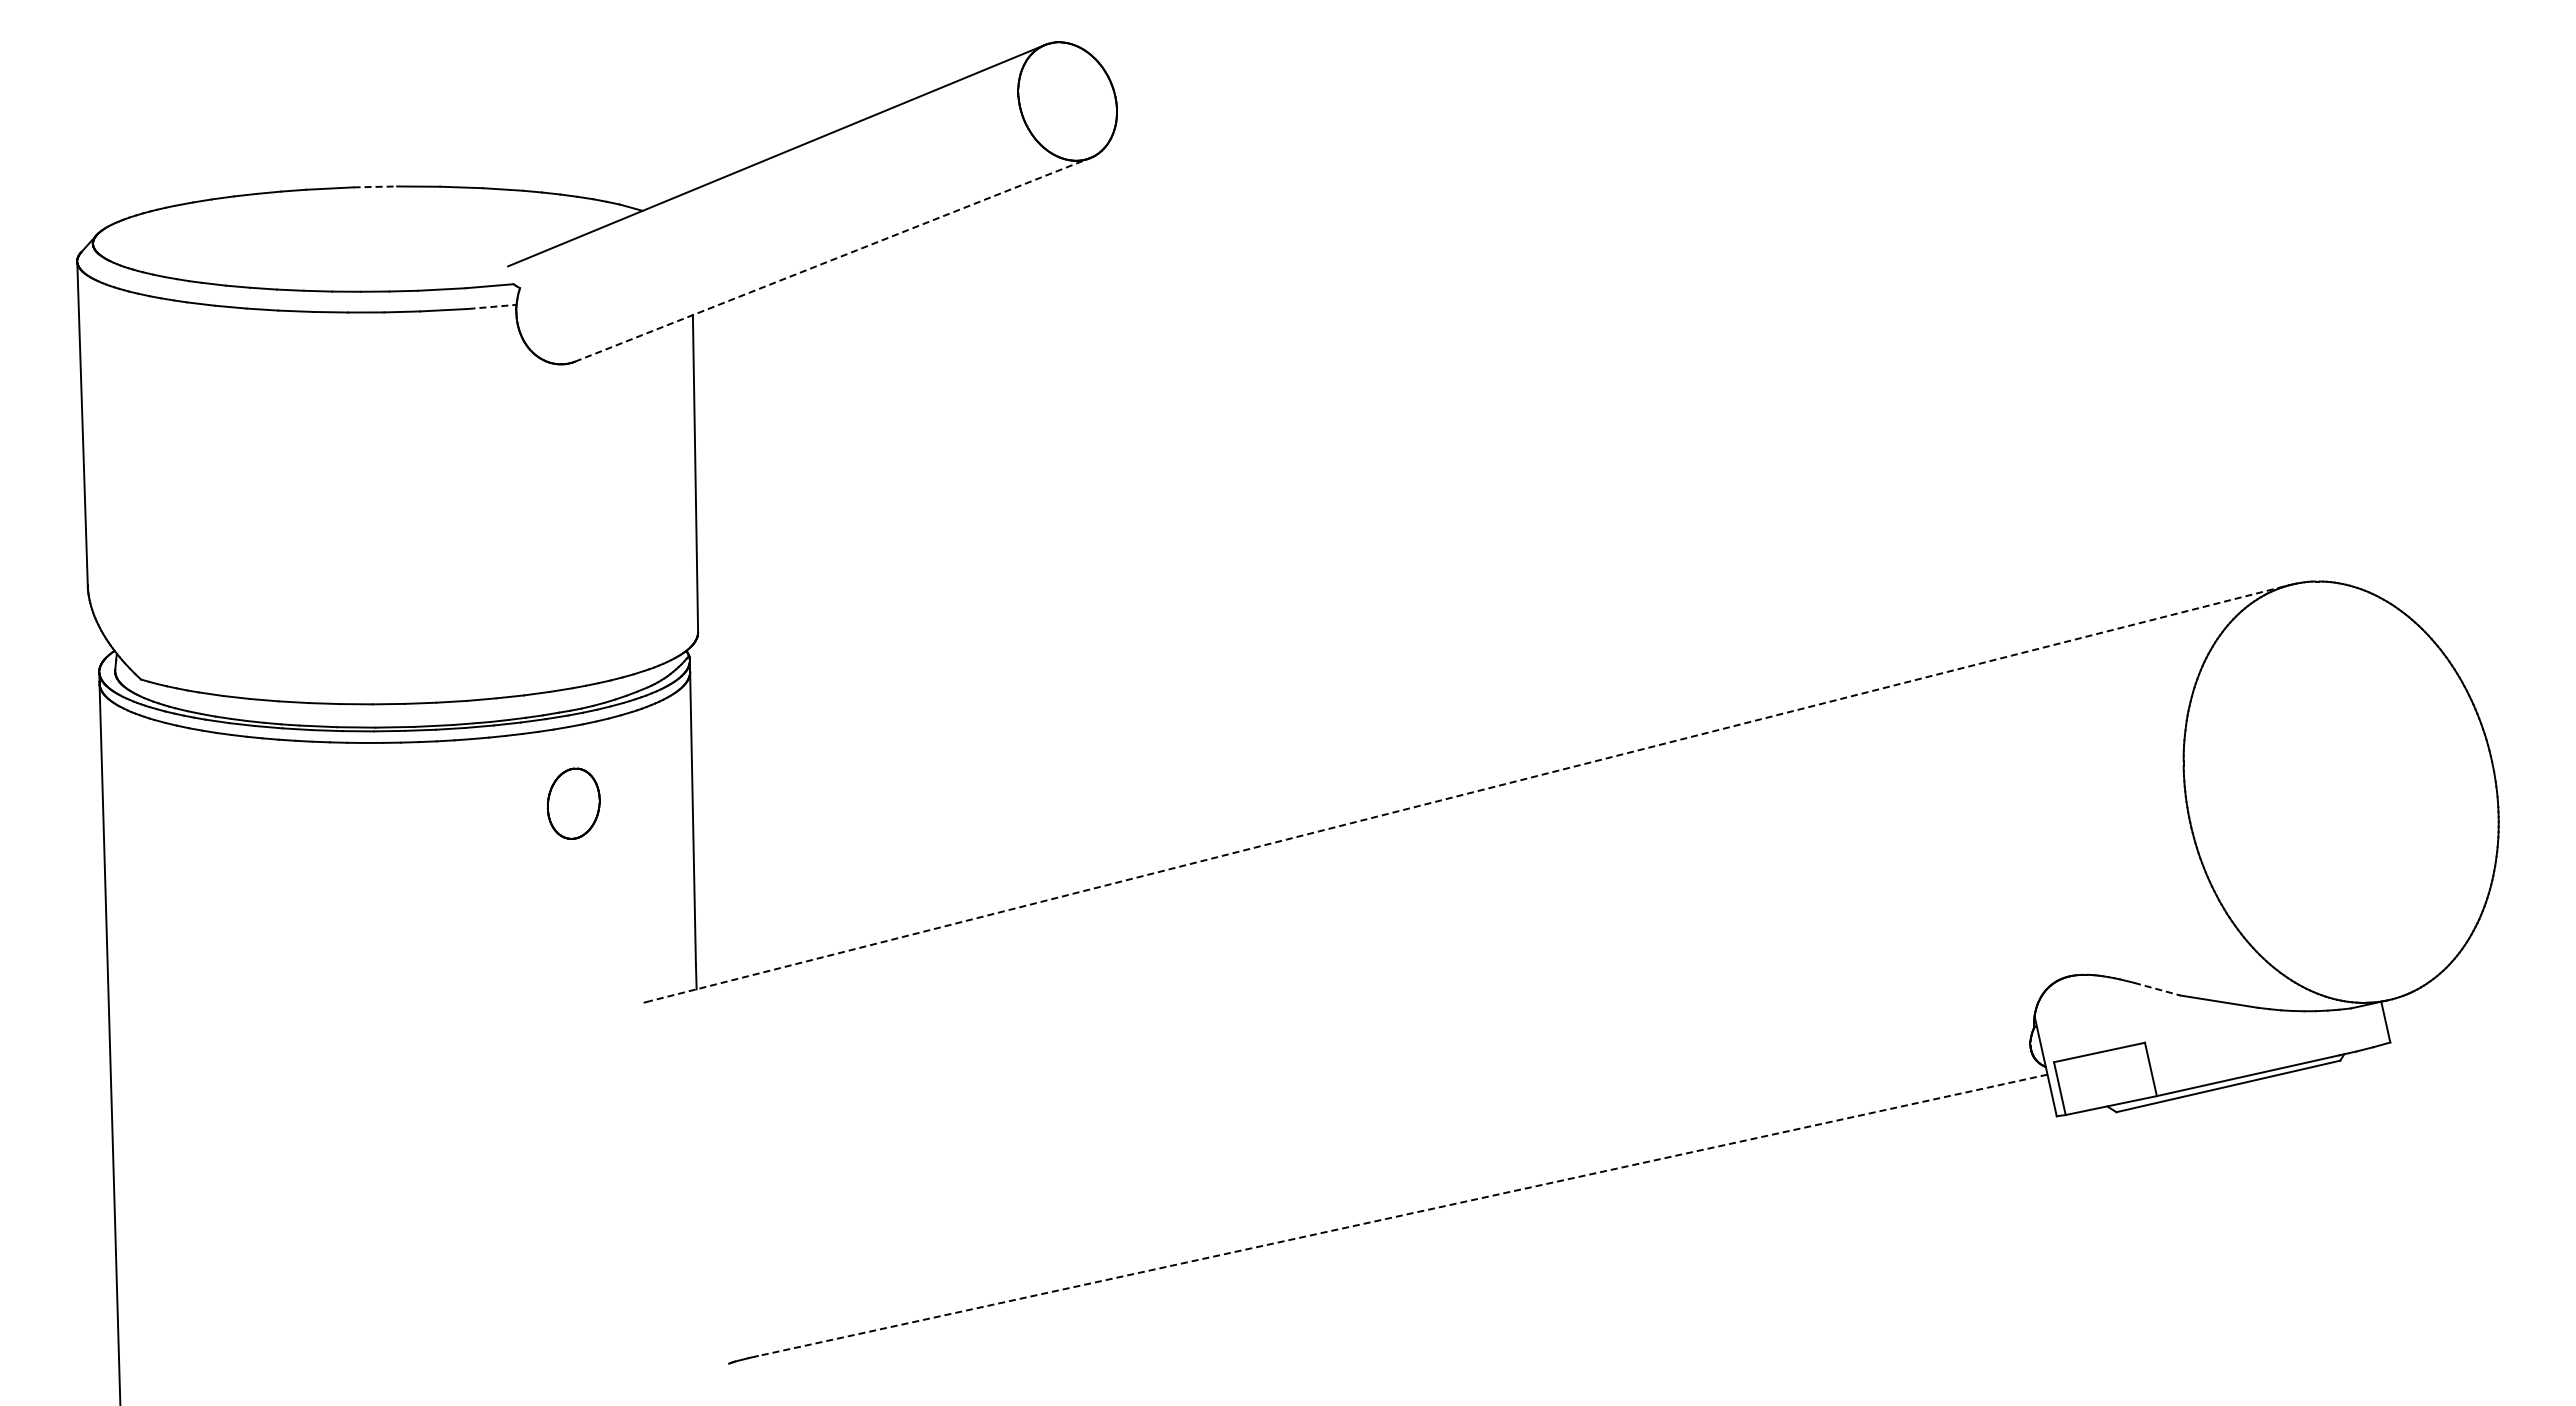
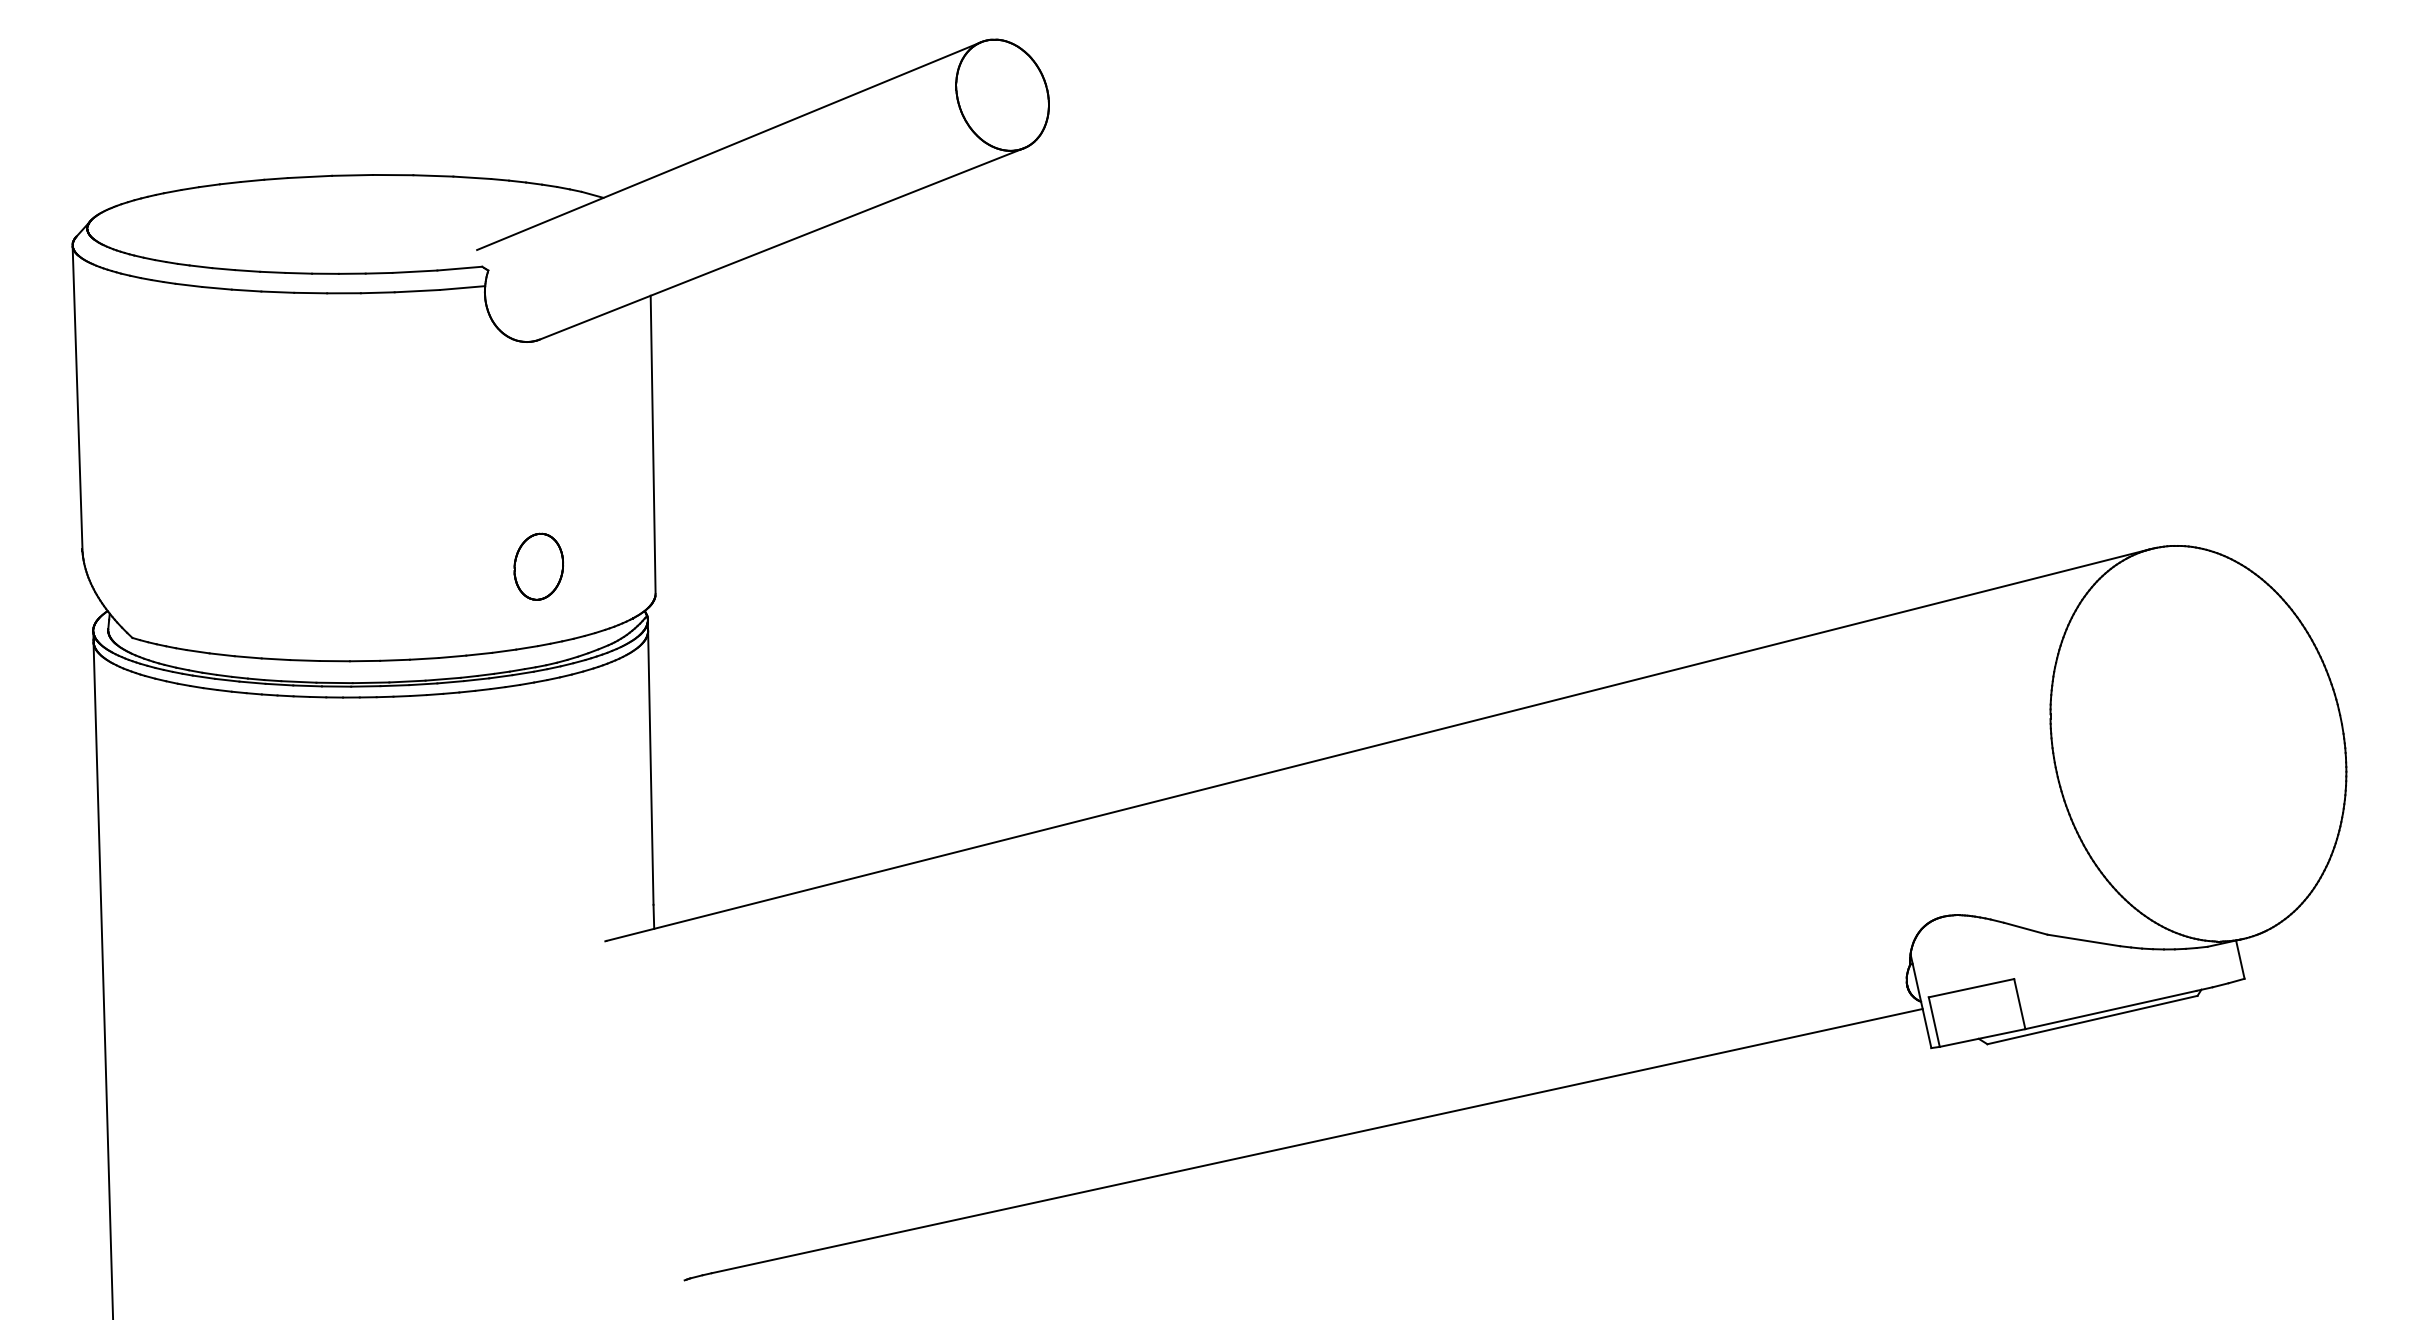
line: (375, 186) -> (352, 175), dashed -> solid
line: (832, 259) -> (781, 243), dashed -> solid
line: (493, 306) -> (463, 287), dashed -> solid
line: (1467, 793) -> (1378, 744), dashed -> solid
part: (573, 803) -> (538, 566), moved
line: (2157, 989) -> (2025, 929), dashed -> solid
line: (1402, 1215) -> (1317, 1141), dashed -> solid

